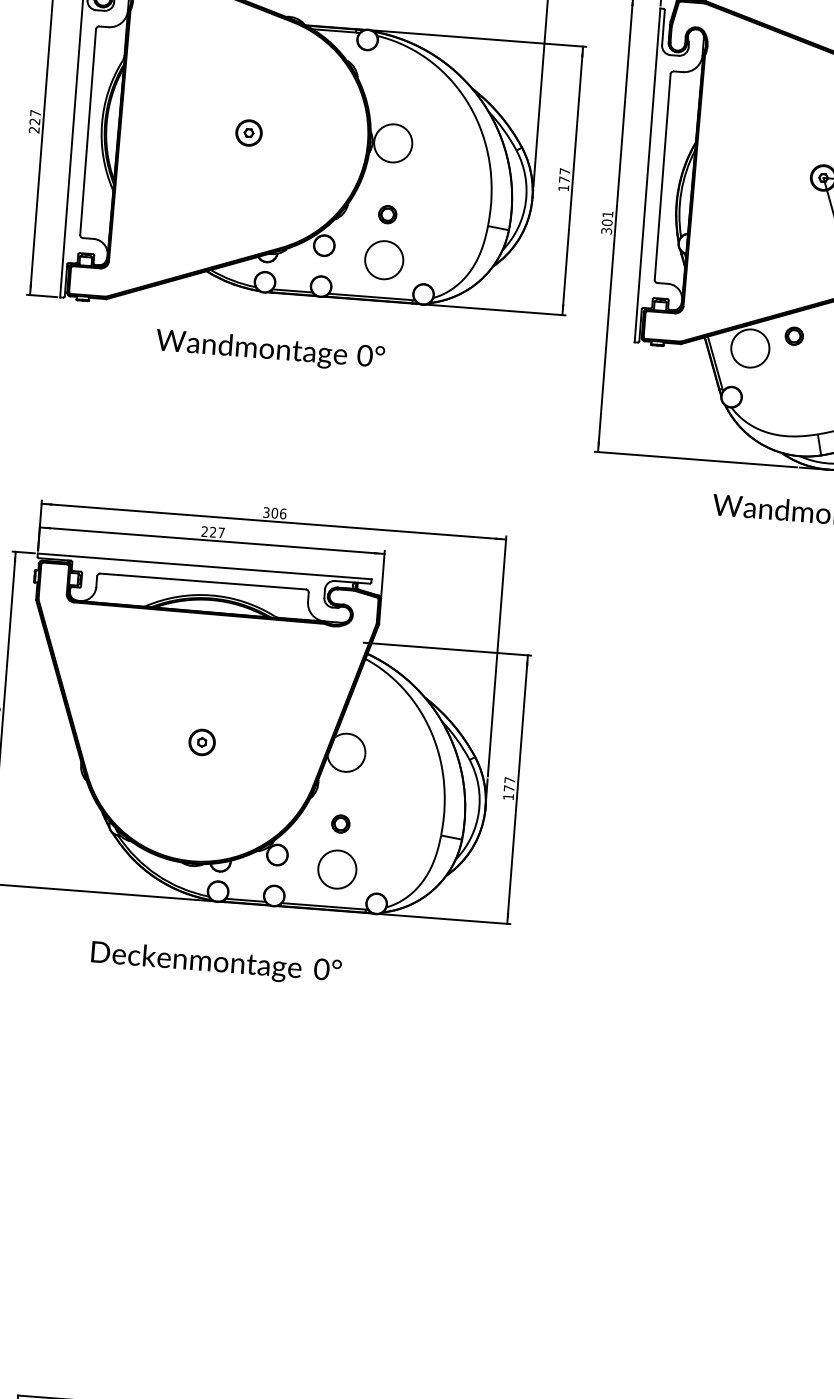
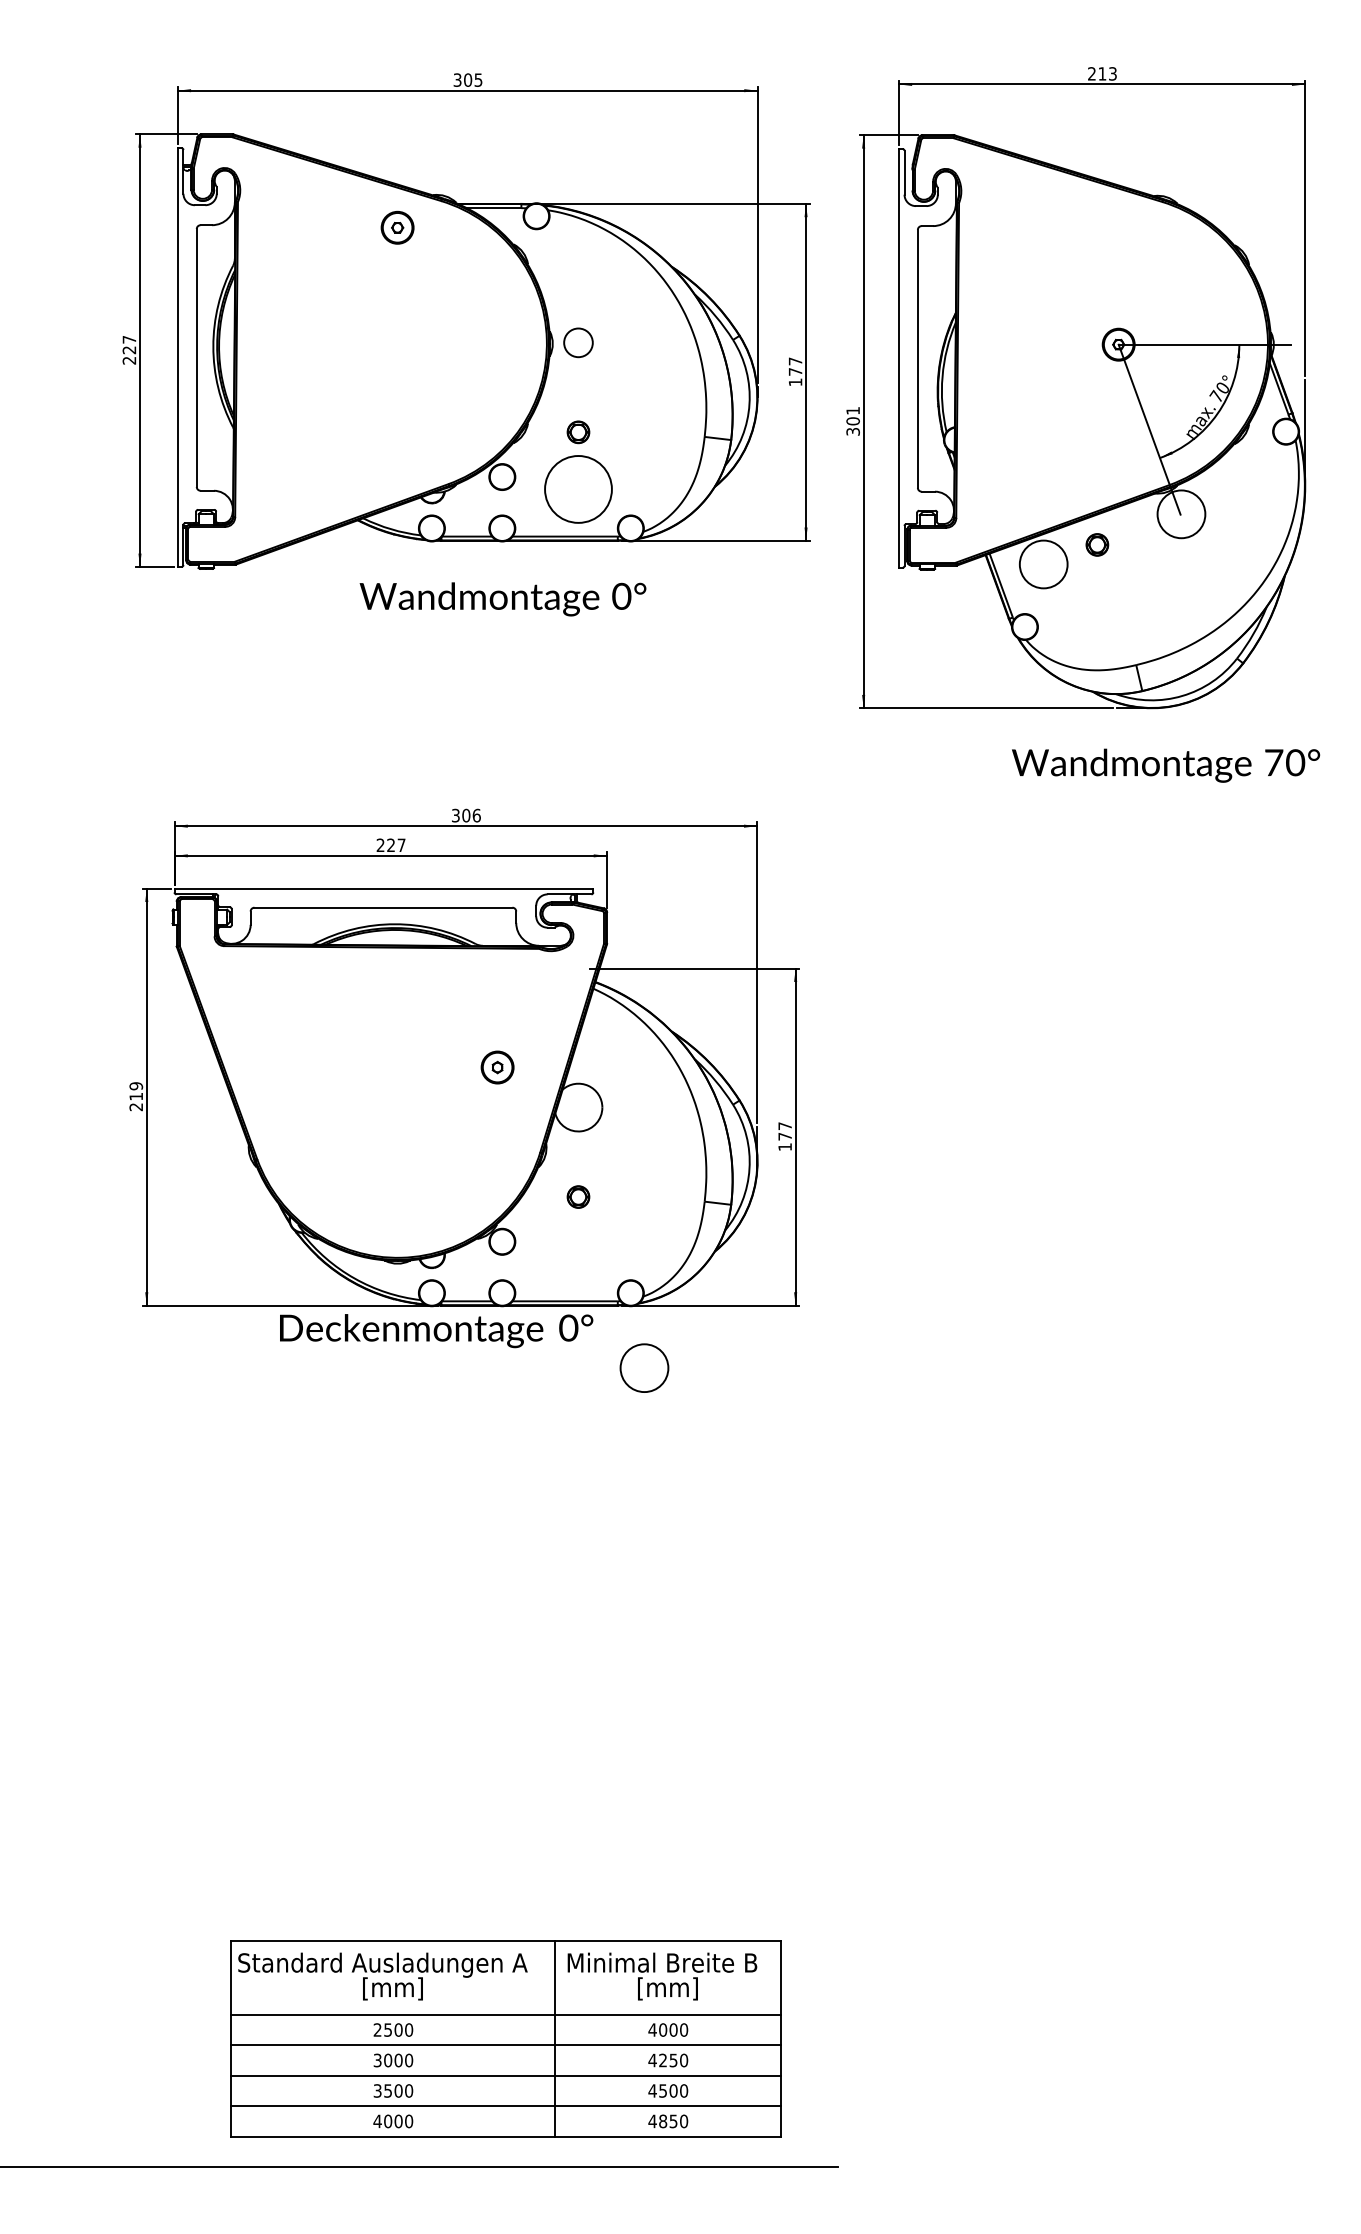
part: (248, 132) -> (397, 227), moved
circle: (393, 143) -> (578, 342), size x0.6
circle: (384, 260) -> (578, 489), size x1.4
text: (269, 350) -> (502, 599), moved
part: (202, 742) -> (497, 1067), moved
circle: (337, 869) -> (644, 1367), moved
text: (216, 963) -> (436, 1331), moved

